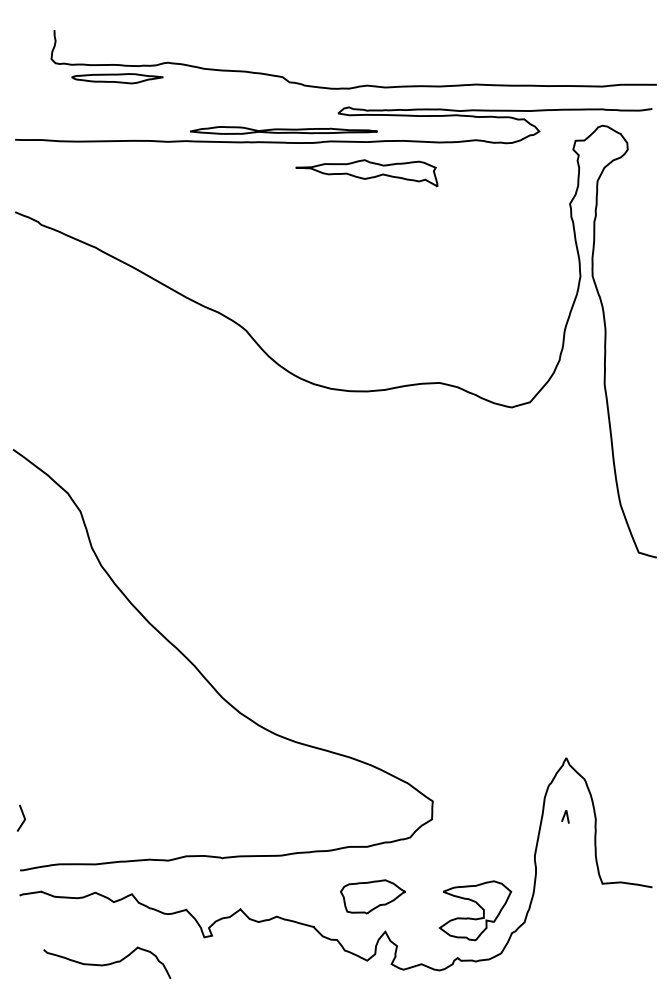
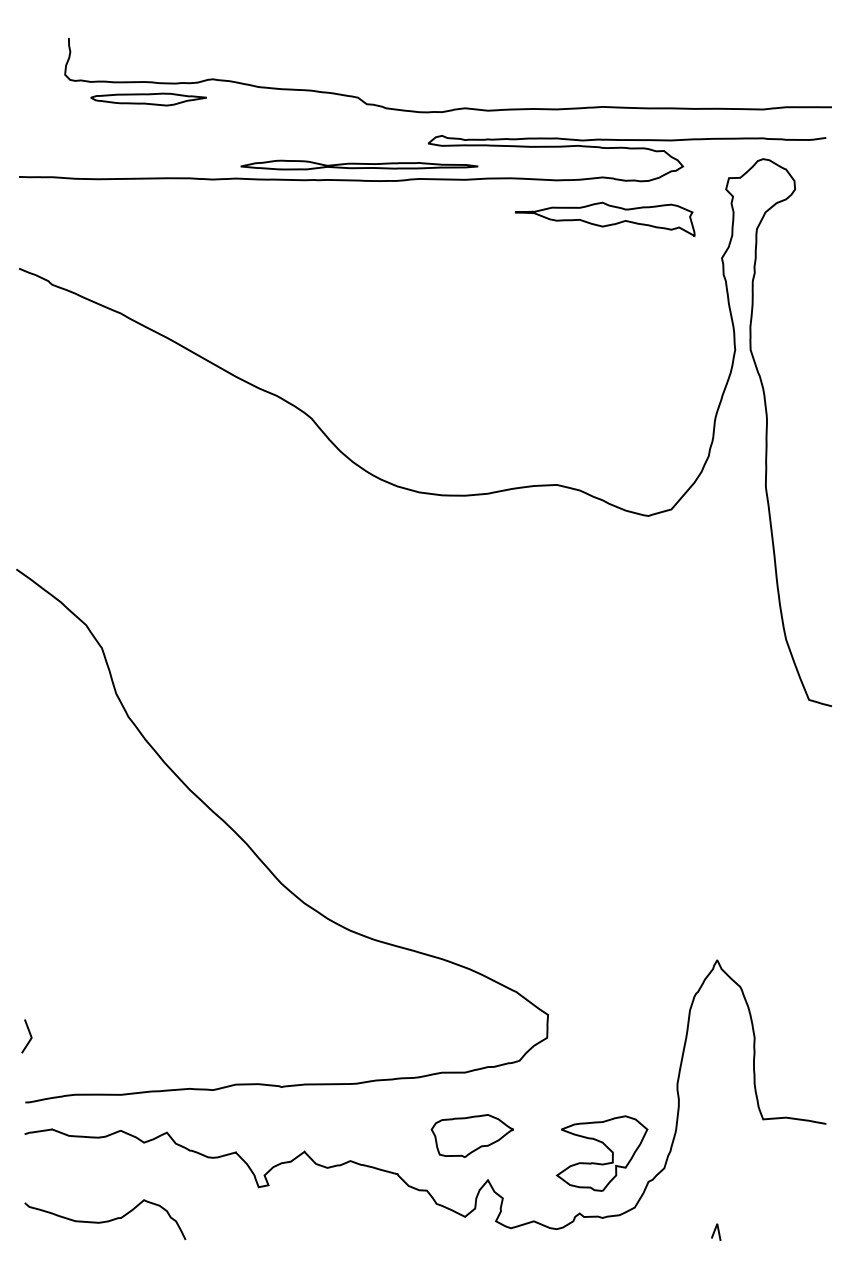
part: (366, 173) -> (604, 219), moved
line: (565, 815) -> (716, 1230), moved
curve: (107, 963) -> (105, 1220), moved

